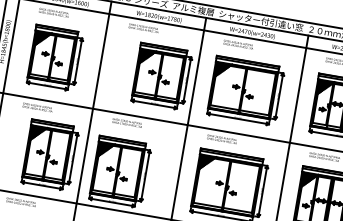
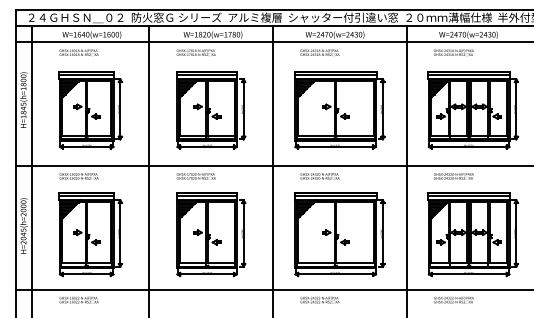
part: (162, 77) -> (211, 110), moved
part: (50, 155) -> (90, 234), moved
part: (120, 172) -> (211, 234), moved

